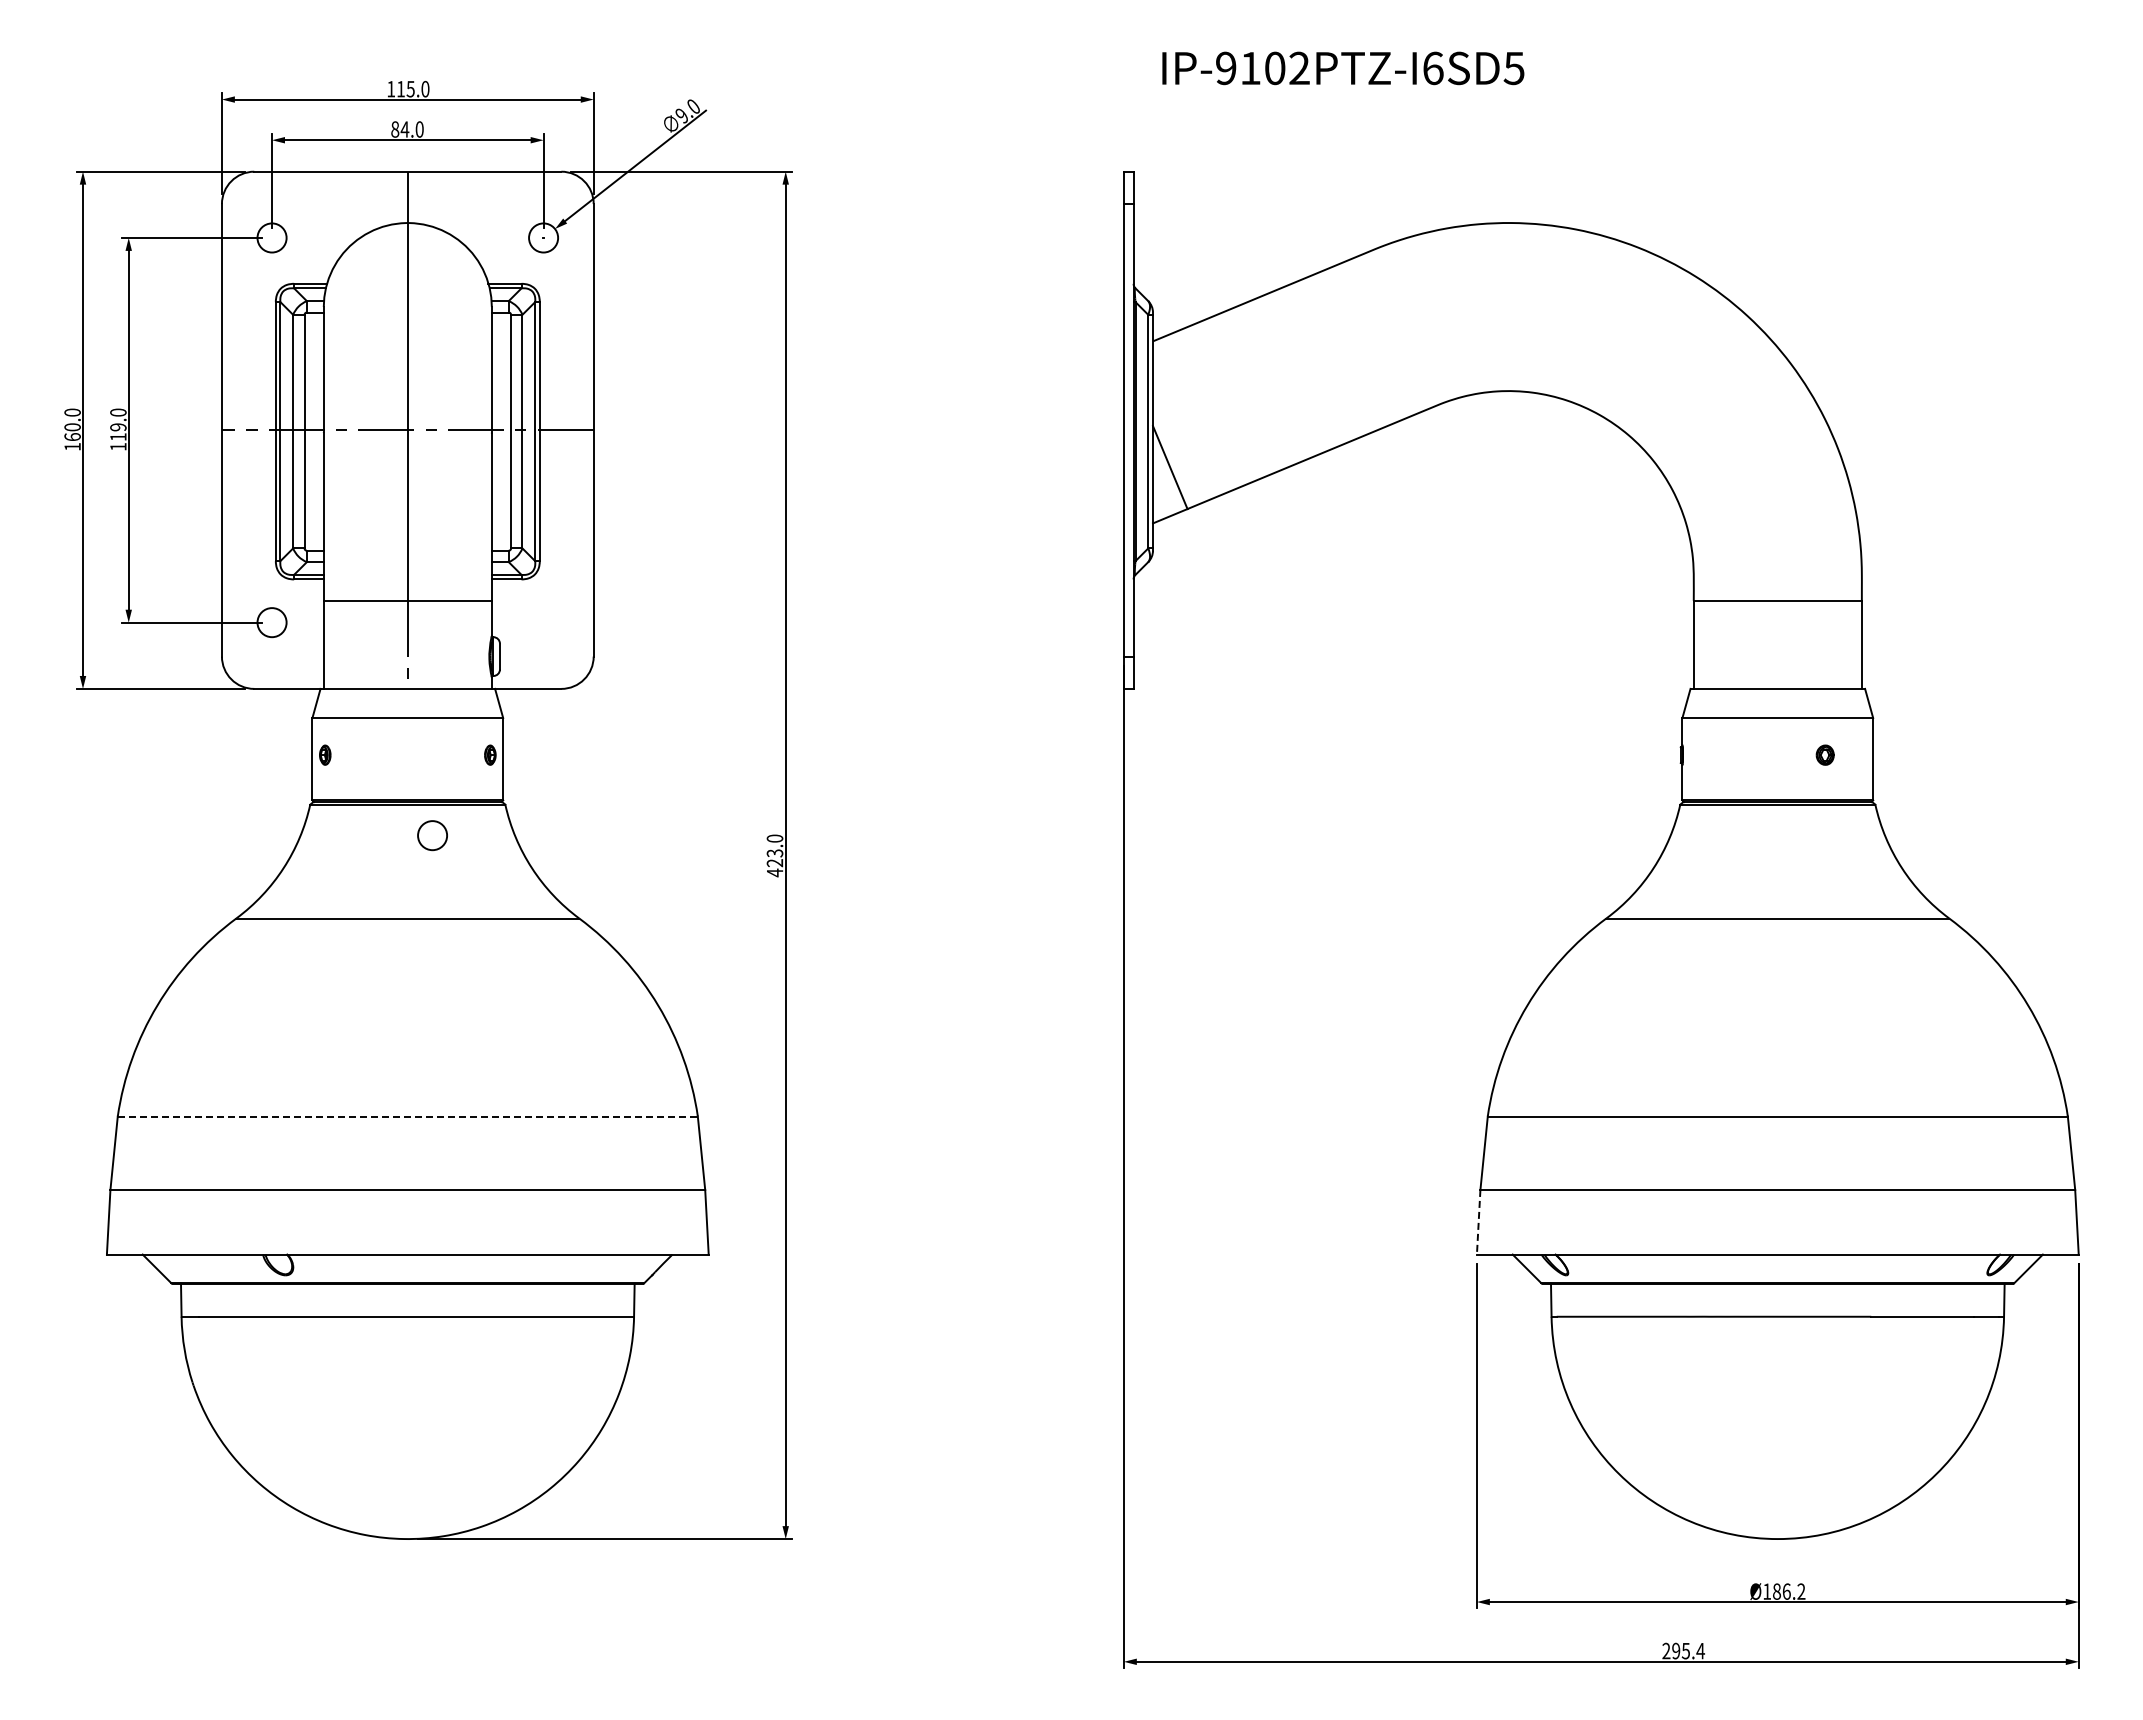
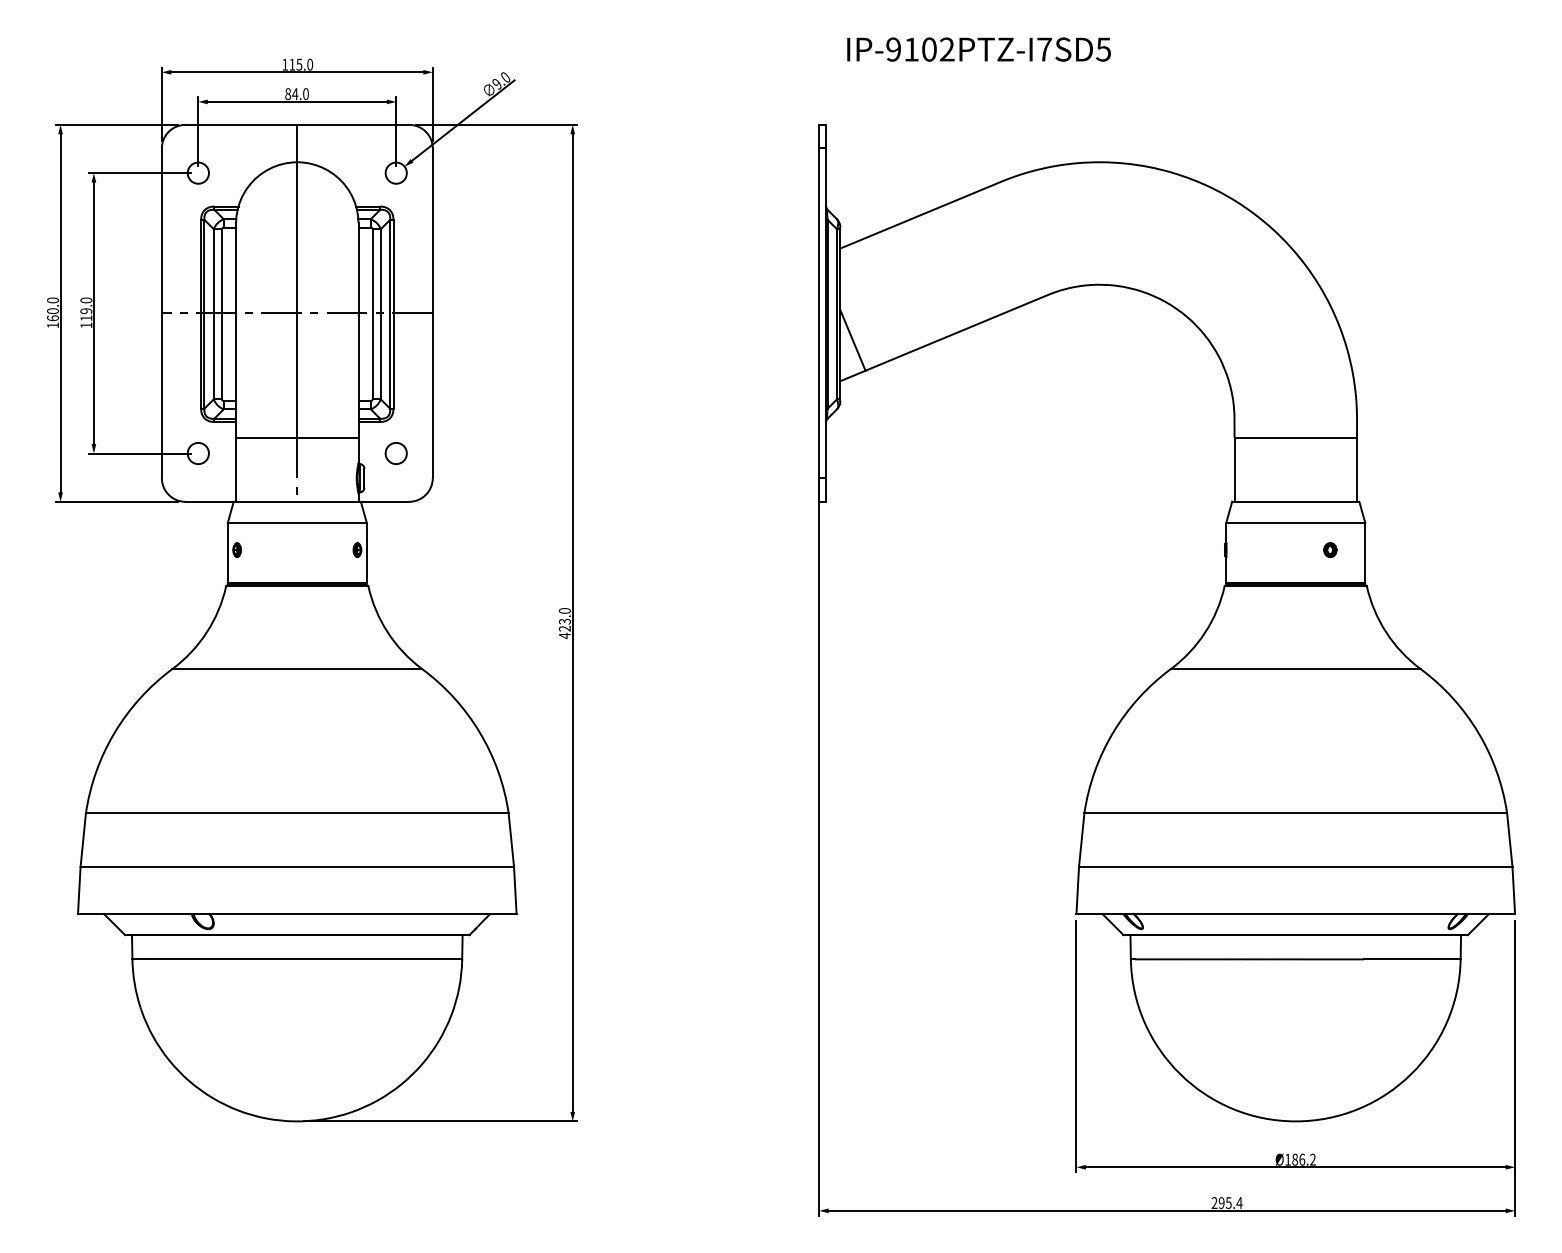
text: (1433, 68) -> (1044, 49), IP-9102PTZ-I6SD5 -> IP-9102PTZ-I7SD5
circle: (432, 835) -> (396, 453), moved
line: (408, 1116) -> (297, 813), dashed -> solid
line: (1478, 1222) -> (1077, 890), dashed -> solid

